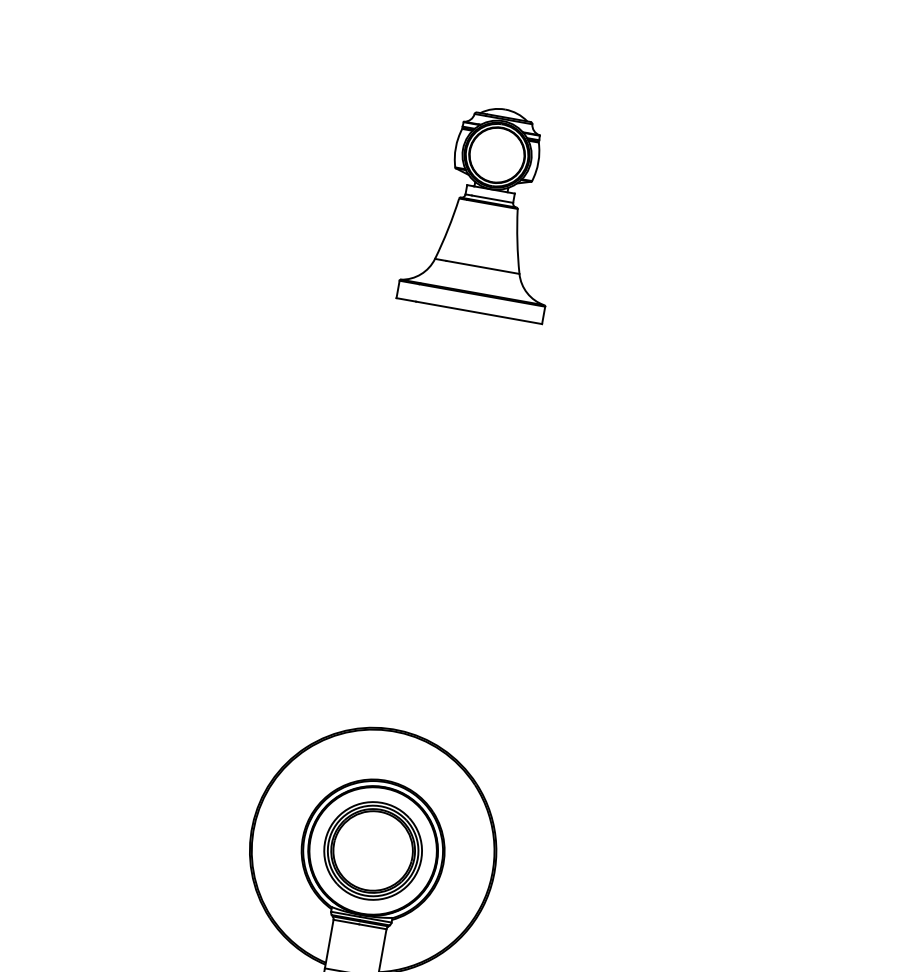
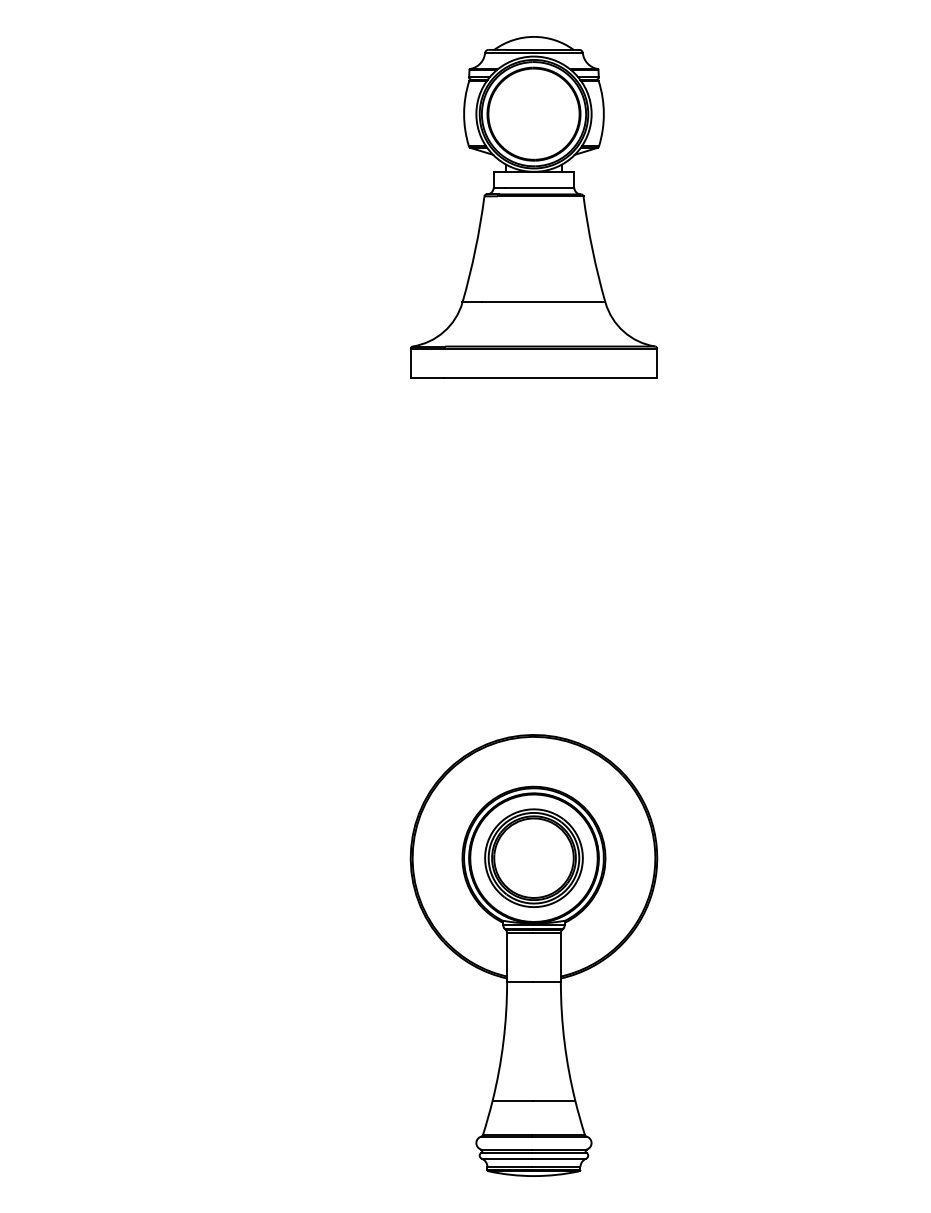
part: (486, 210) -> (533, 207), size x1.67

